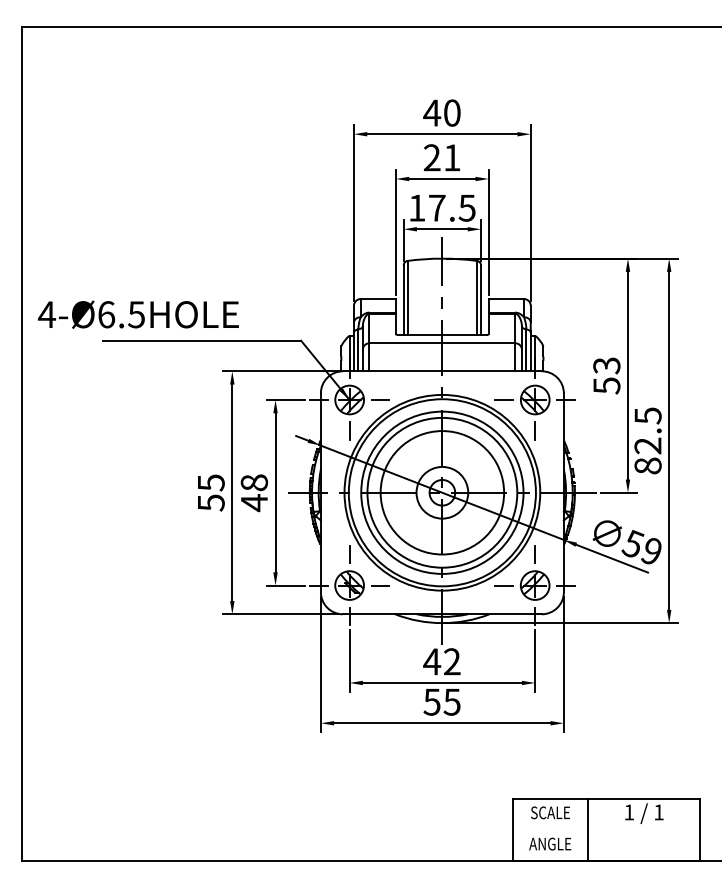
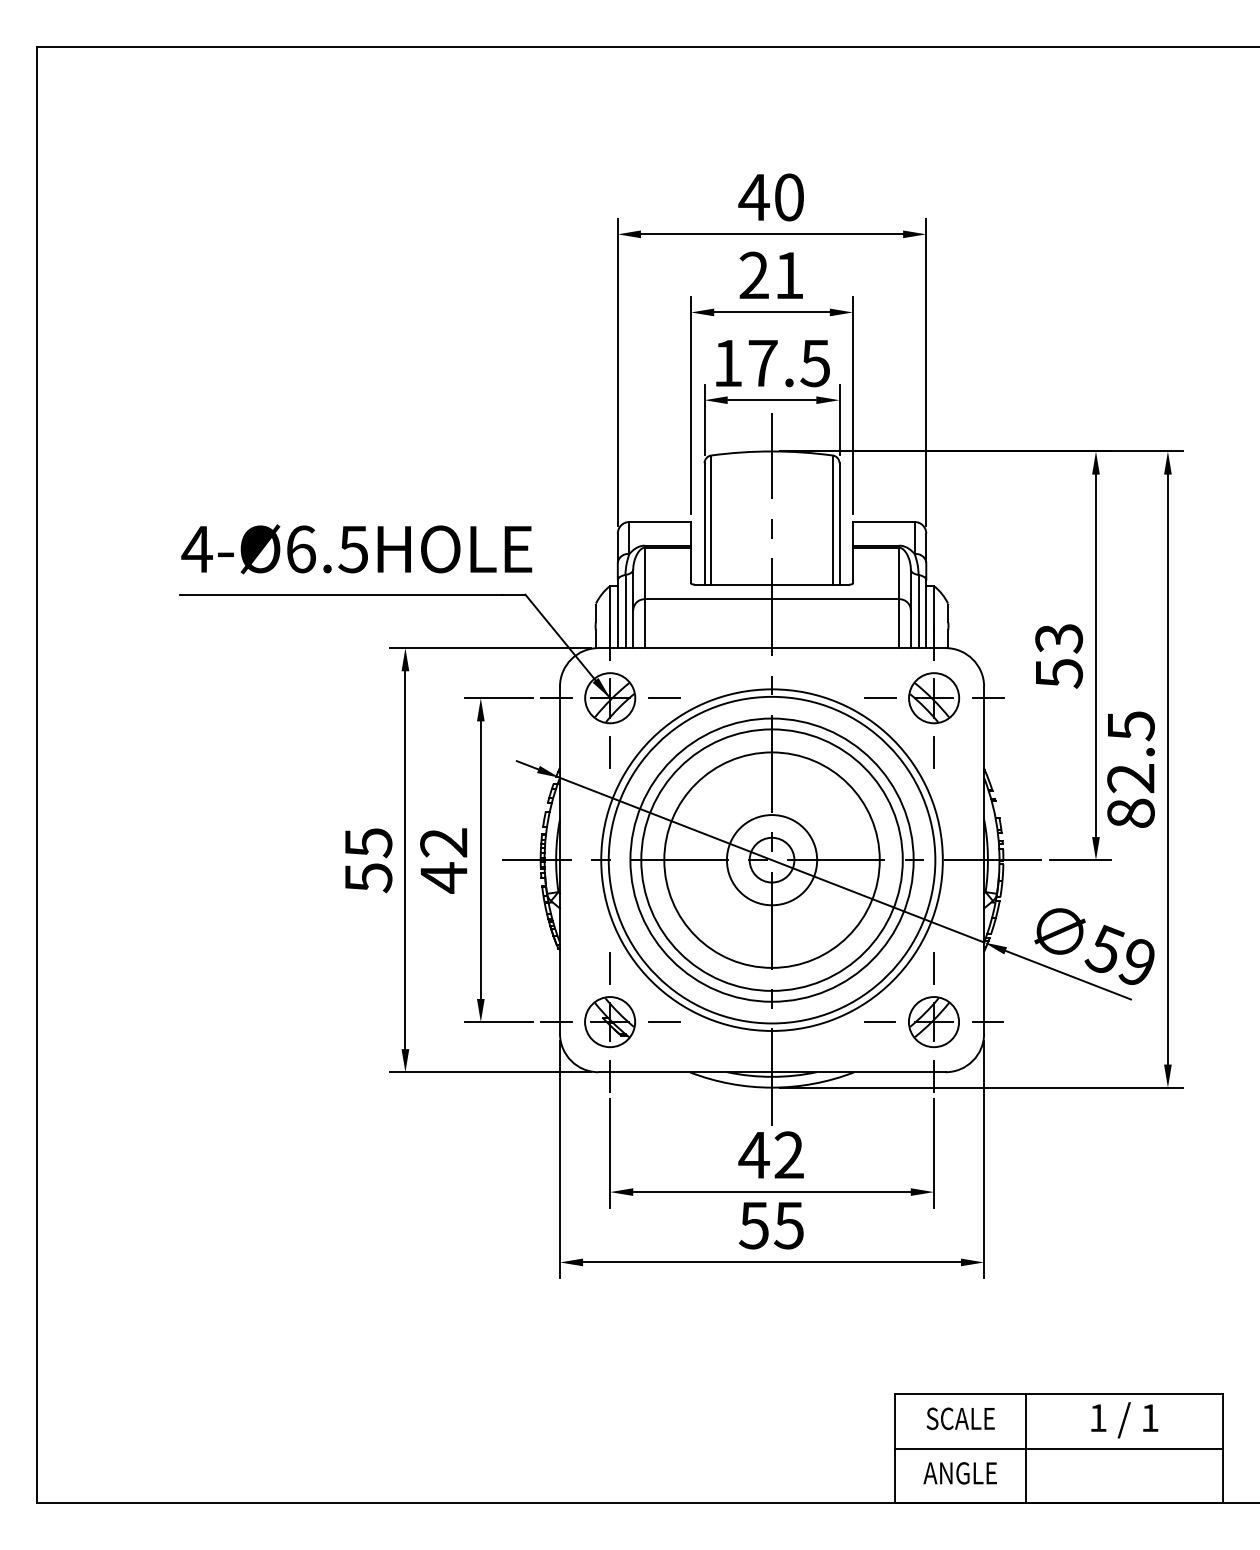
text: (138, 314) -> (356, 548), moved
text: (254, 482) -> (444, 842), 48 -> 42
line: (606, 830) -> (1058, 1449), added

